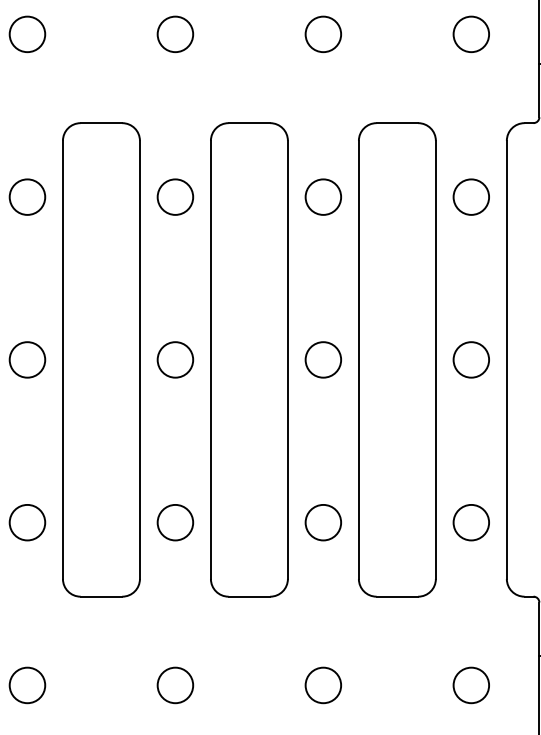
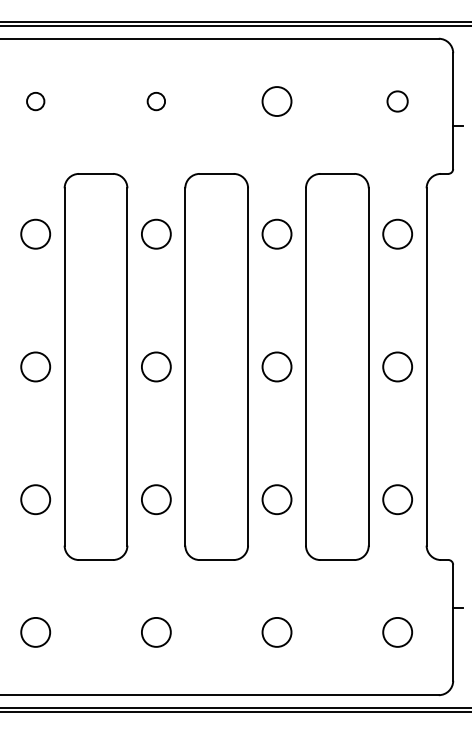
circle: (27, 34) -> (35, 101), size x0.6
circle: (174, 34) -> (155, 101), size x0.6
circle: (471, 34) -> (397, 101), size x0.7

